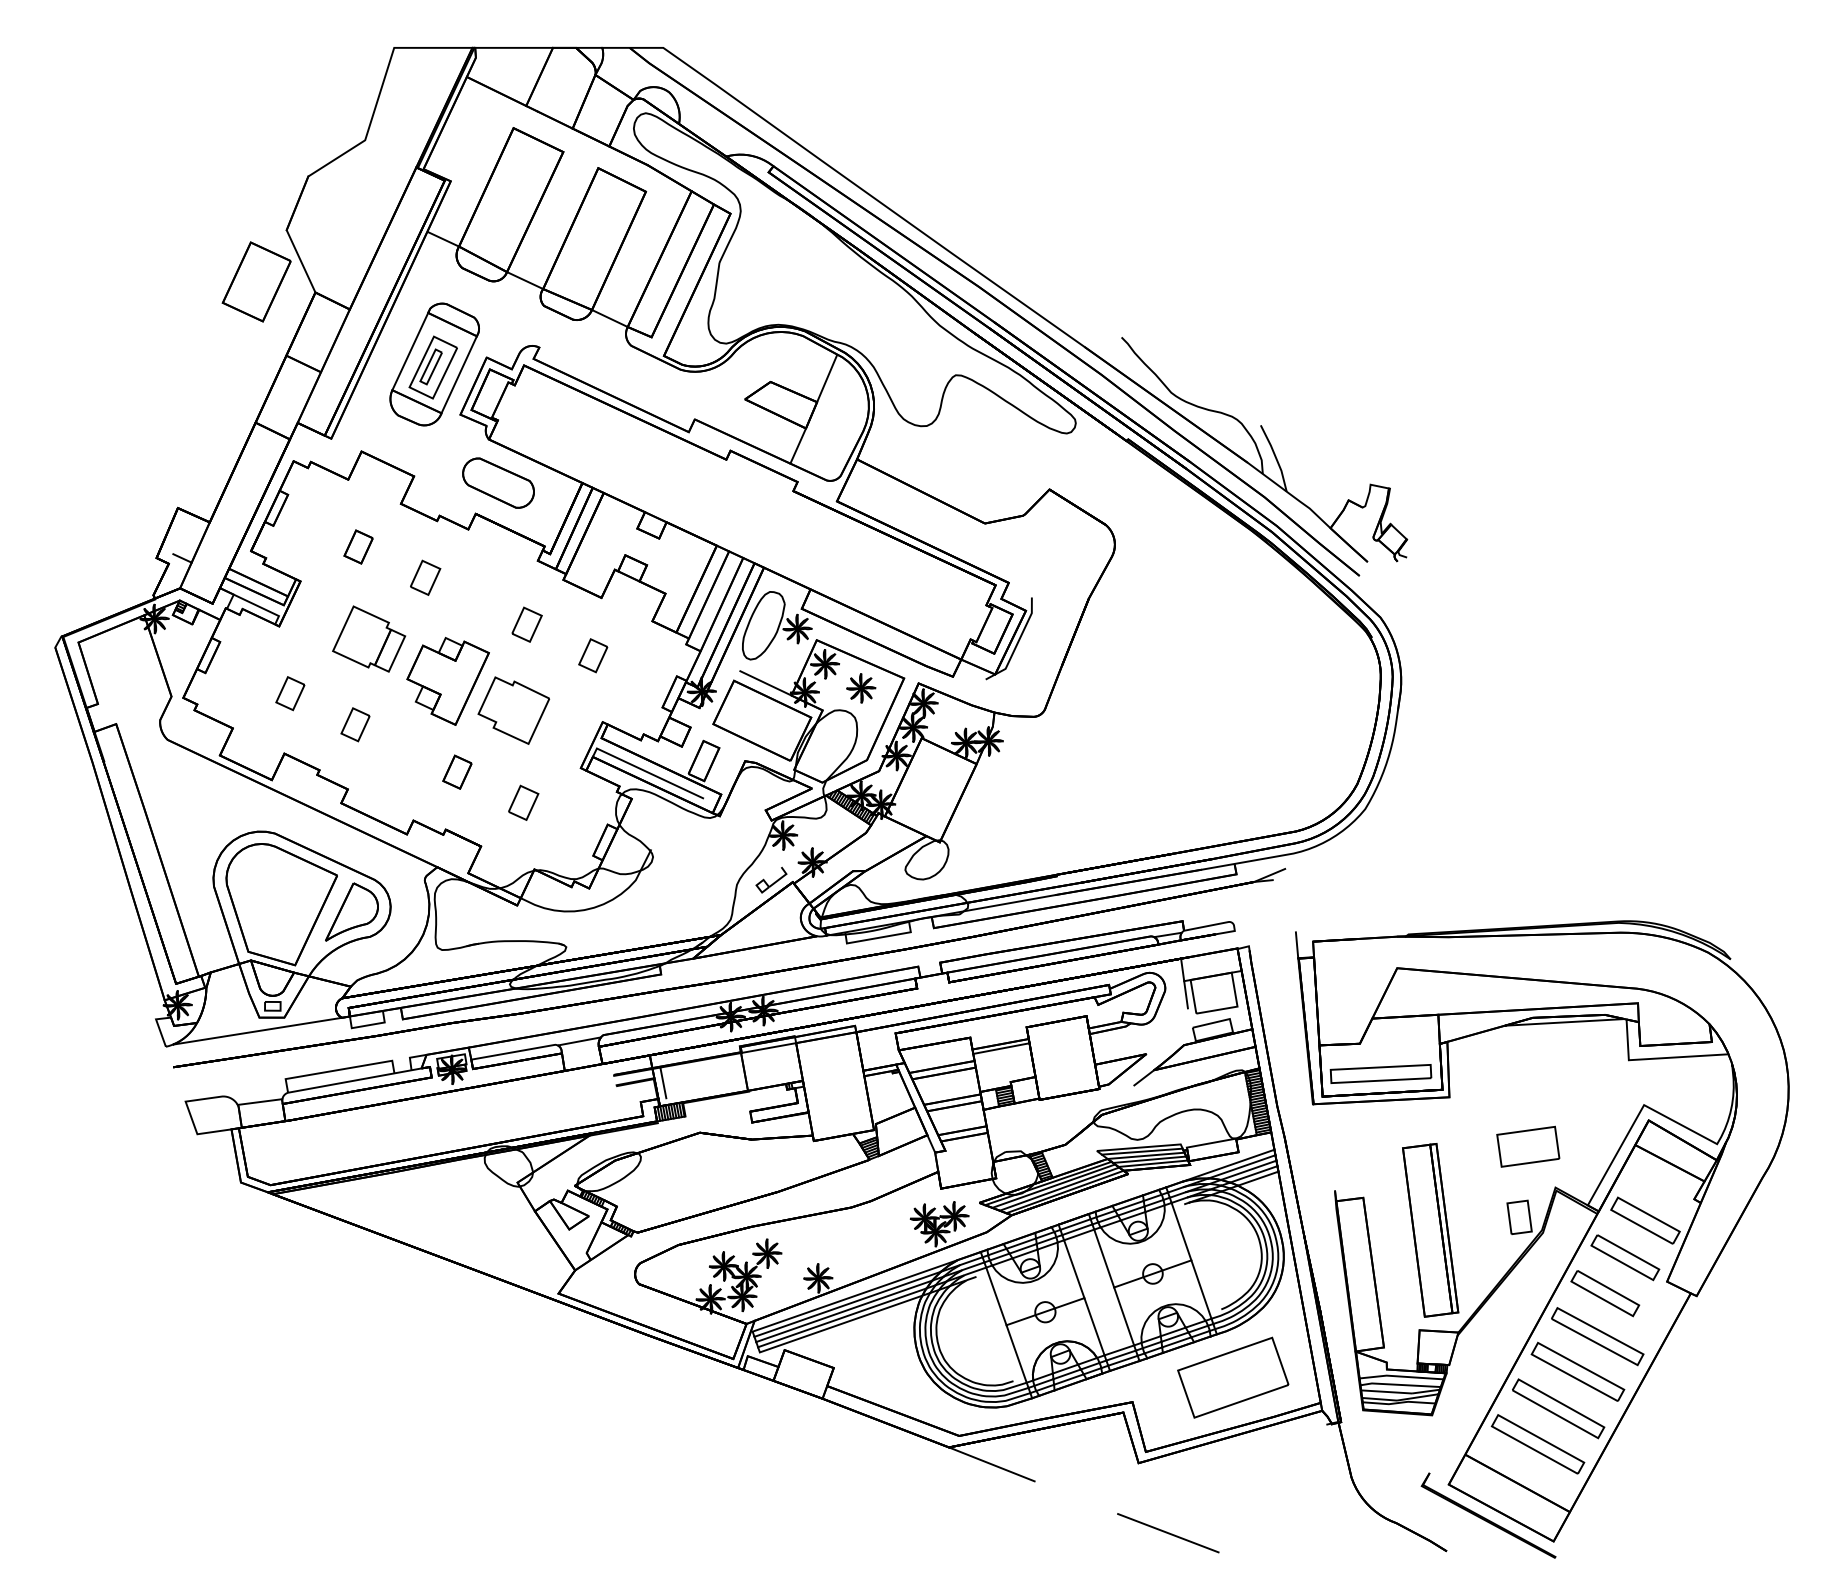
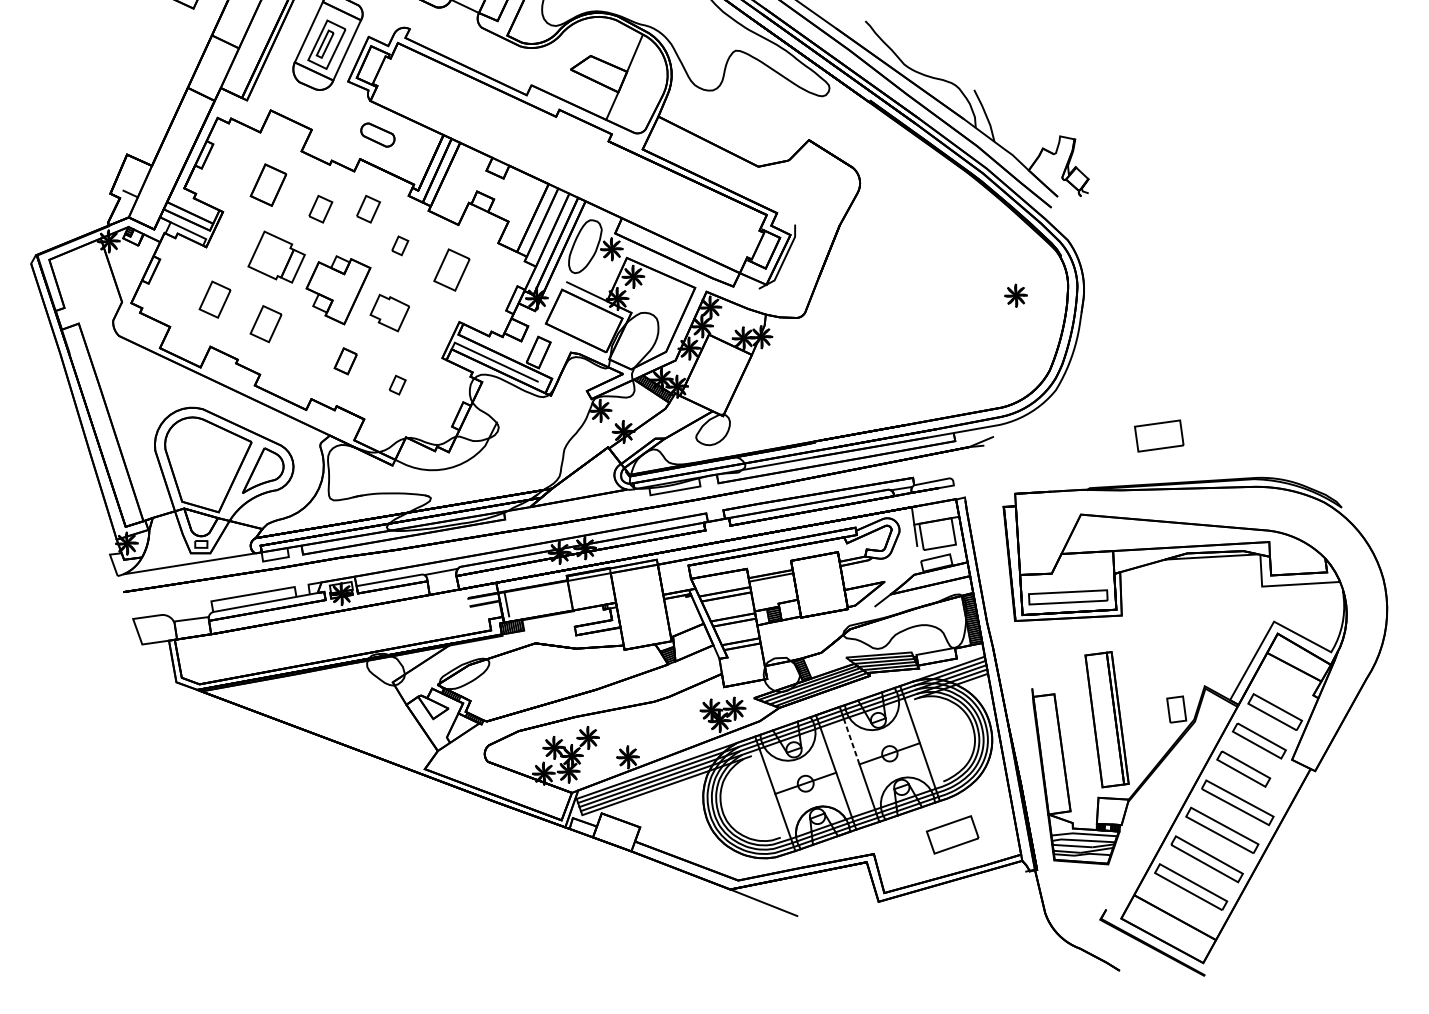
part: (498, 482) -> (377, 134), size x0.6
part: (358, 546) -> (268, 184), size x1.6
part: (486, 577) -> (368, 208), added
part: (526, 624) -> (399, 245), size x0.7
part: (593, 655) -> (452, 269), size x1.6
part: (861, 688) -> (1016, 295), moved
part: (290, 693) -> (215, 299), size x1.4
part: (513, 710) -> (389, 313), size x0.7
part: (355, 724) -> (266, 323), size x1.4
part: (523, 802) -> (397, 384), size x0.7
part: (771, 879) -> (591, 445), removed
line: (1296, 945) -> (1002, 496), removed
part: (1528, 1146) -> (1159, 435), moved
line: (1104, 1258) -> (851, 741), solid -> dashed
part: (1233, 1377) -> (952, 834), size x0.6
line: (1168, 1533) -> (902, 956), removed

